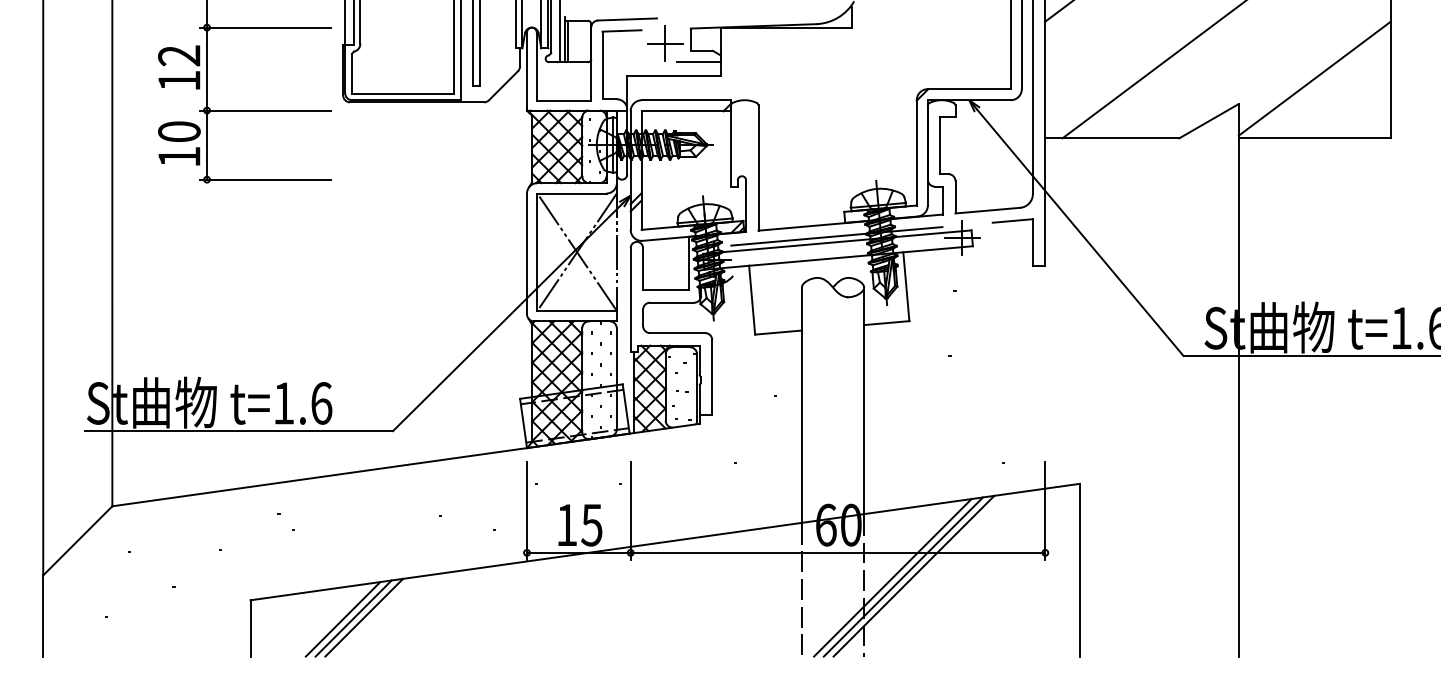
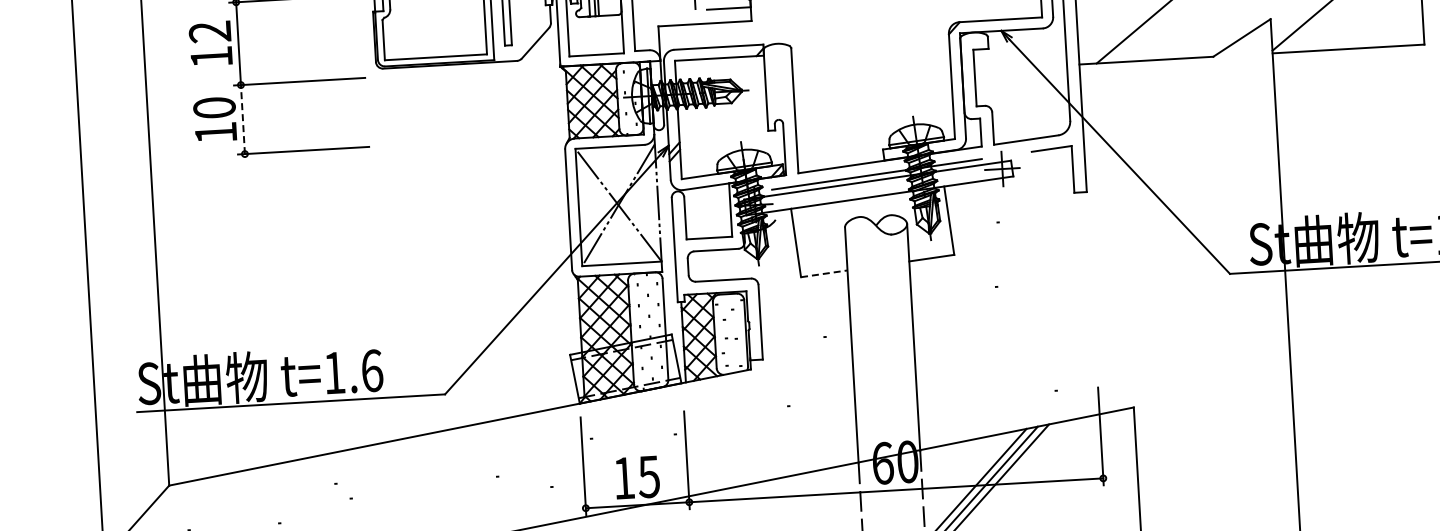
line: (207, 145) -> (243, 119), solid -> dashed
line: (779, 332) -> (825, 273), solid -> dashed

